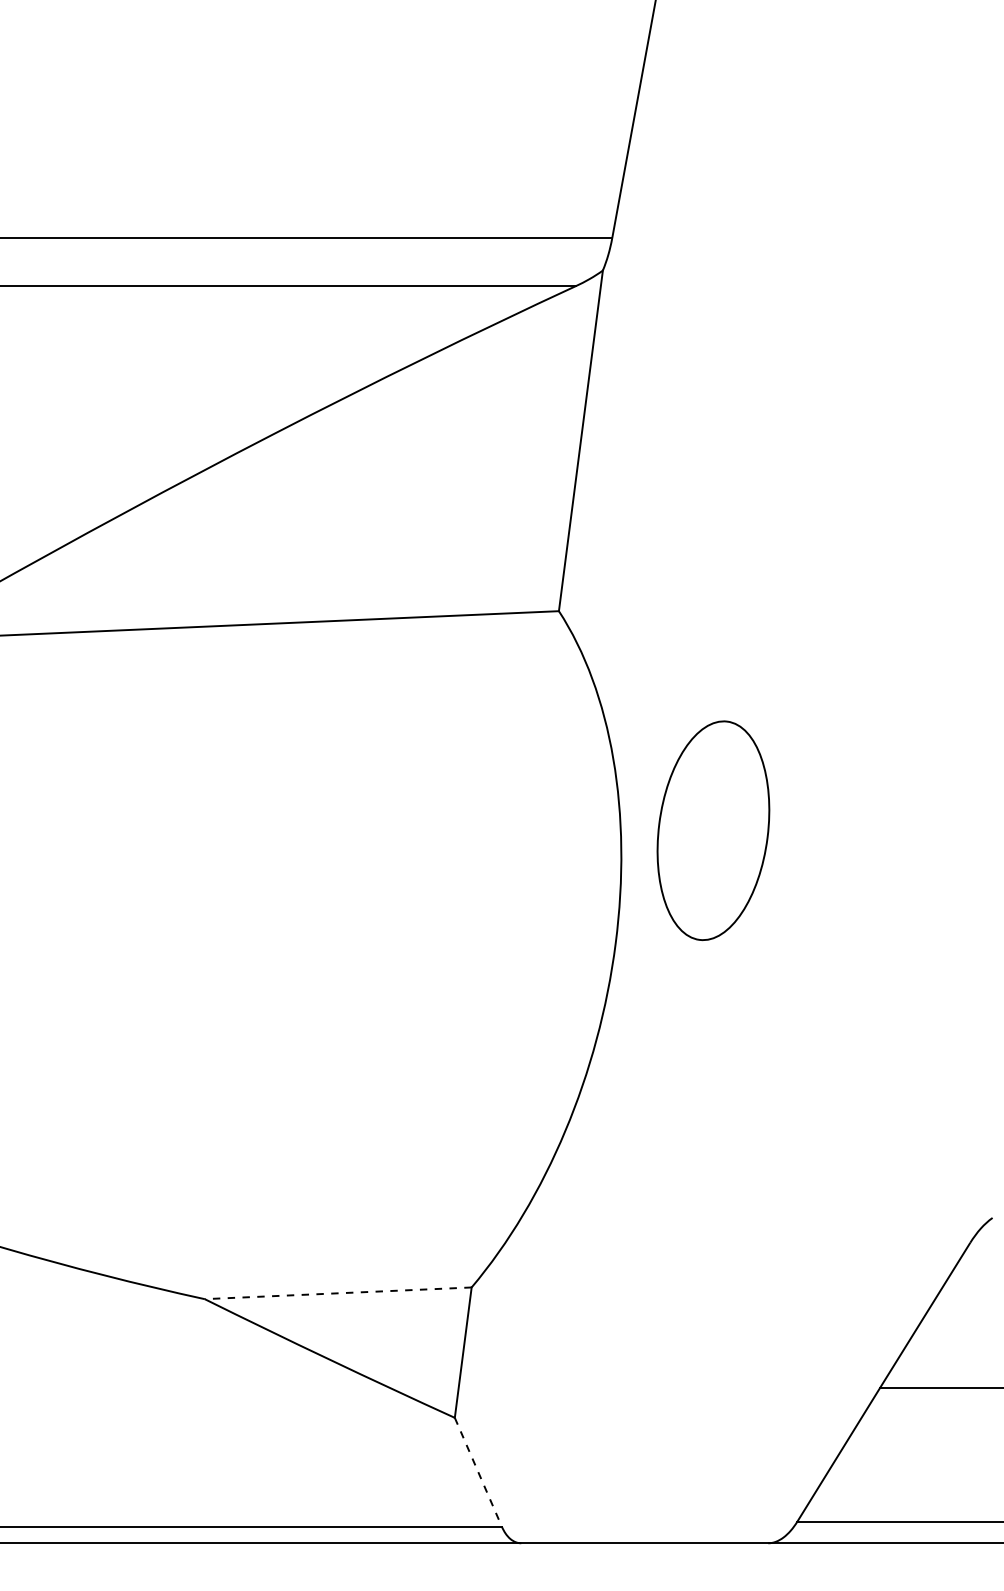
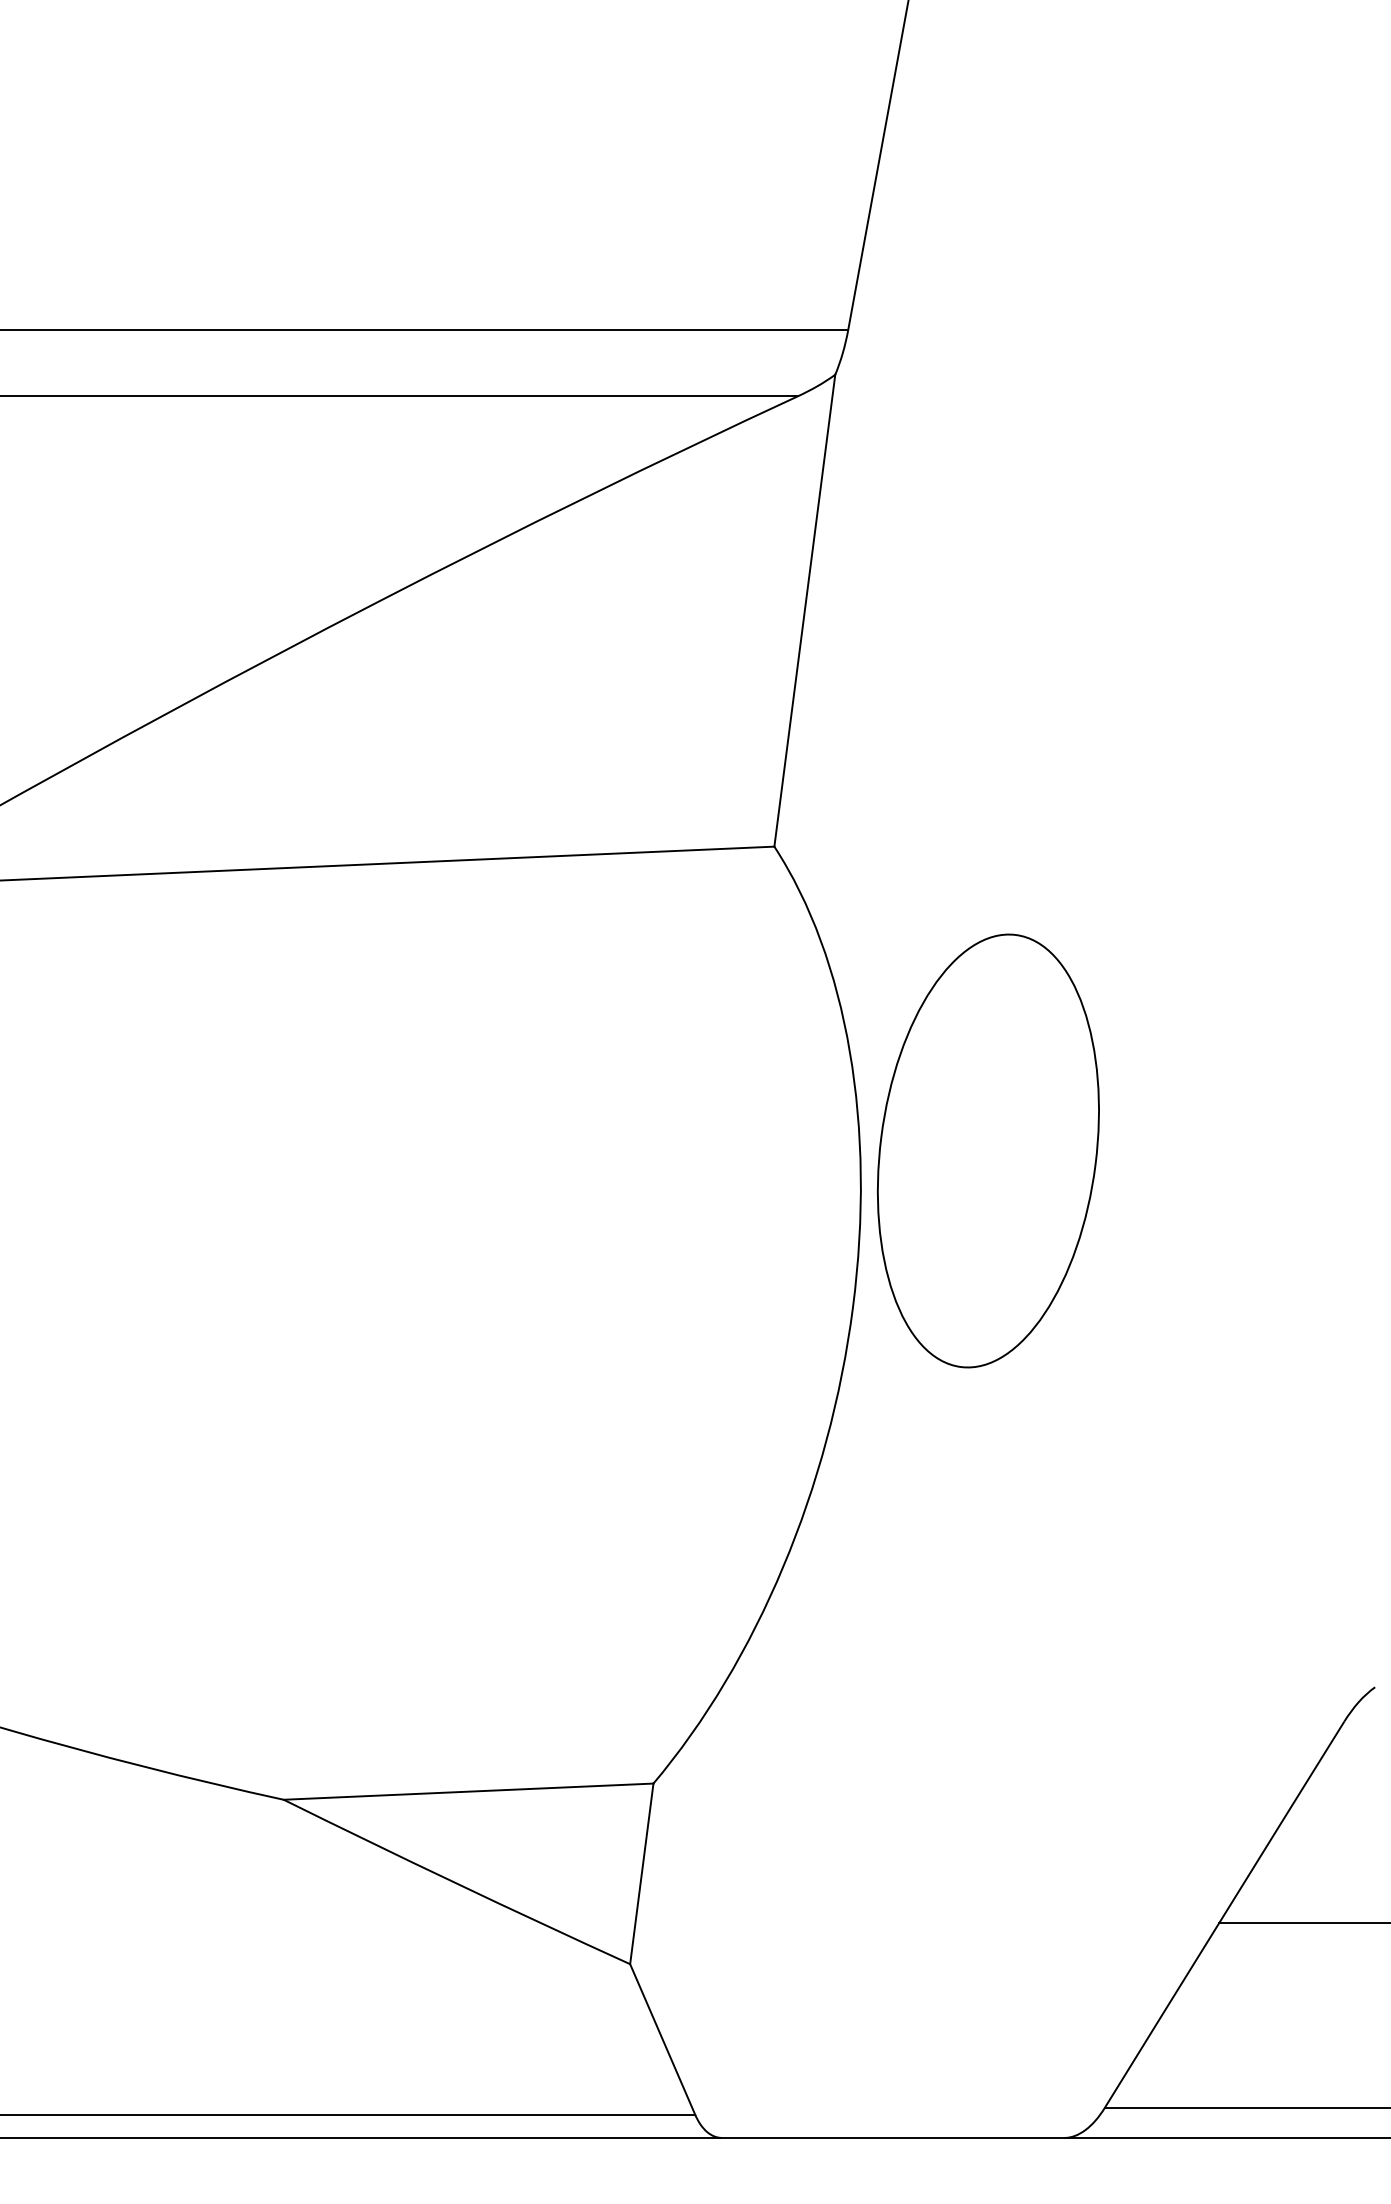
part: (713, 830) -> (988, 1150), size x1.43
line: (338, 1293) -> (468, 1791), dashed -> solid
line: (478, 1472) -> (662, 2039), dashed -> solid

